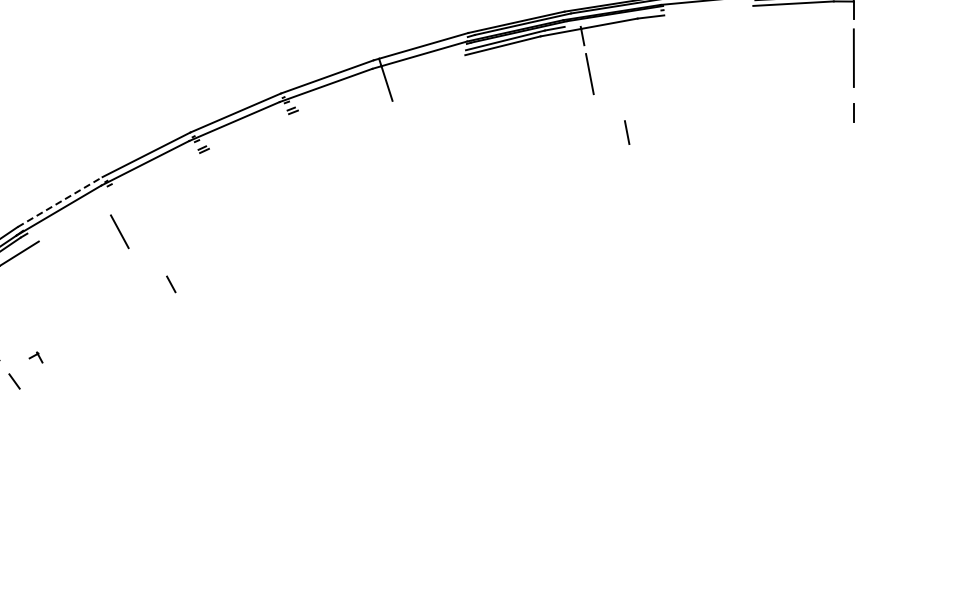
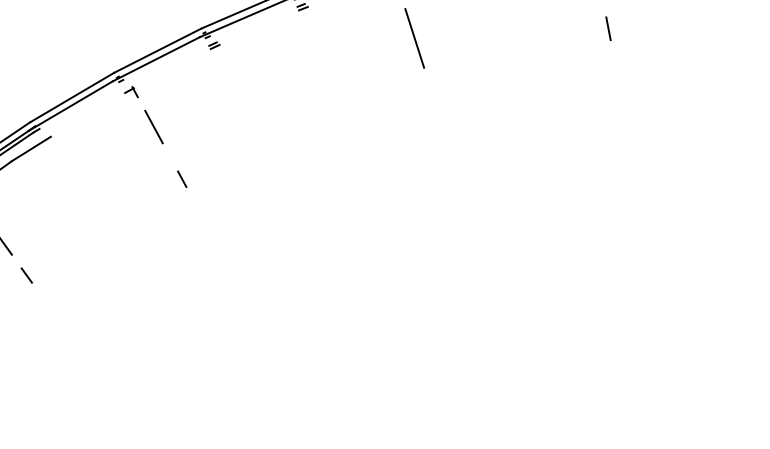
line: (627, 132) -> (608, 28), moved
line: (405, 141) -> (414, 37), added
line: (60, 201) -> (72, 97), dashed -> solid
line: (119, 231) -> (153, 126), moved
part: (35, 357) -> (130, 92), moved

